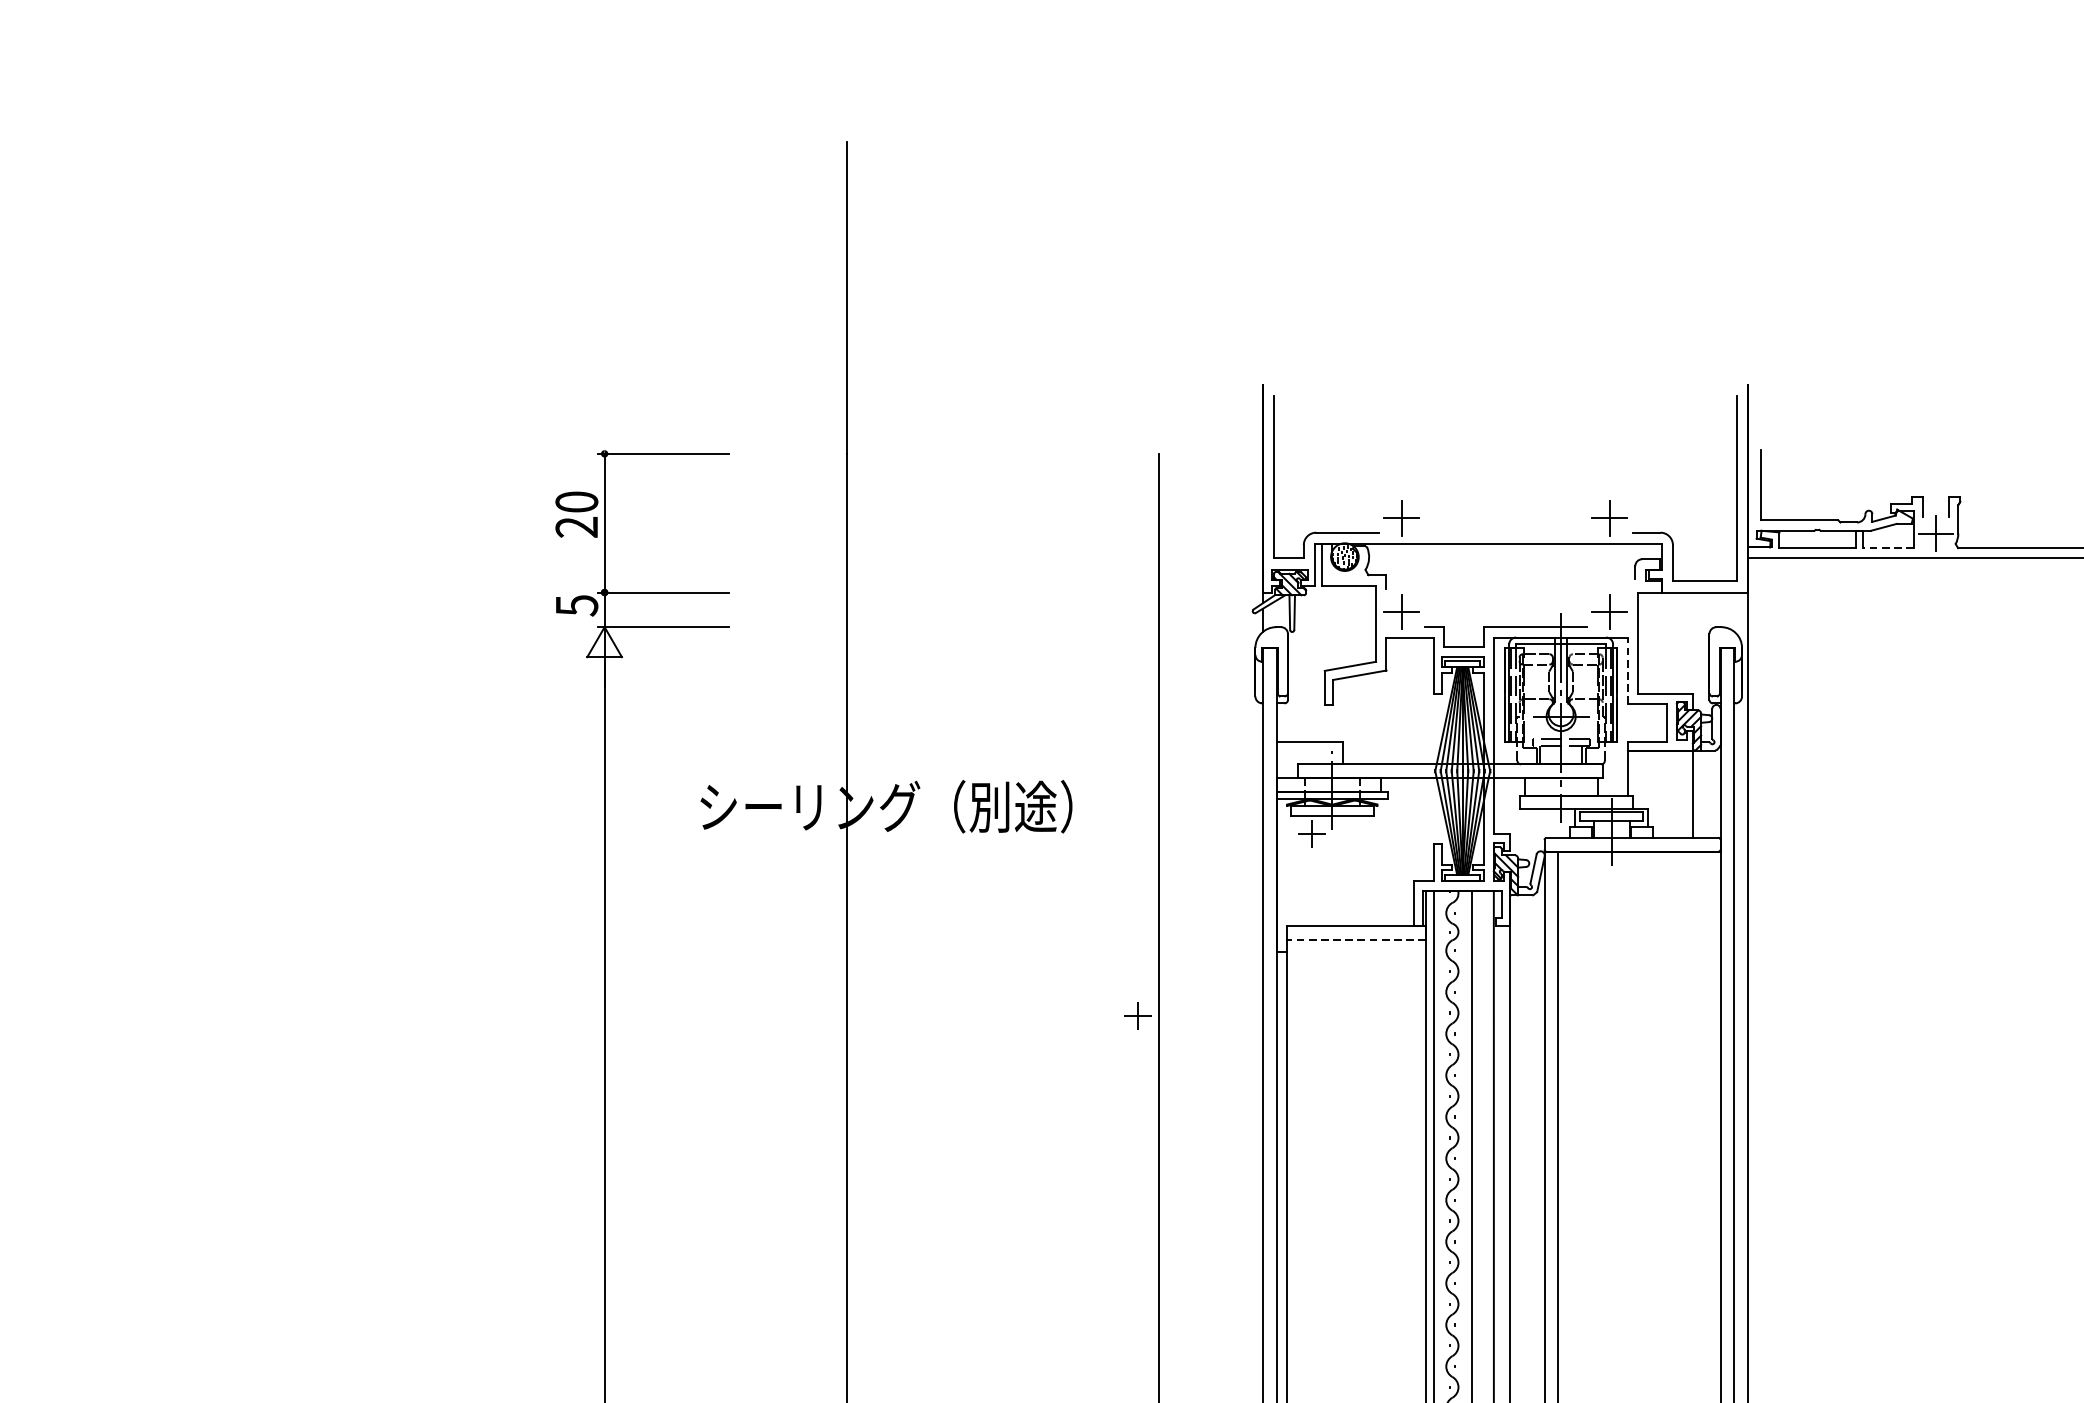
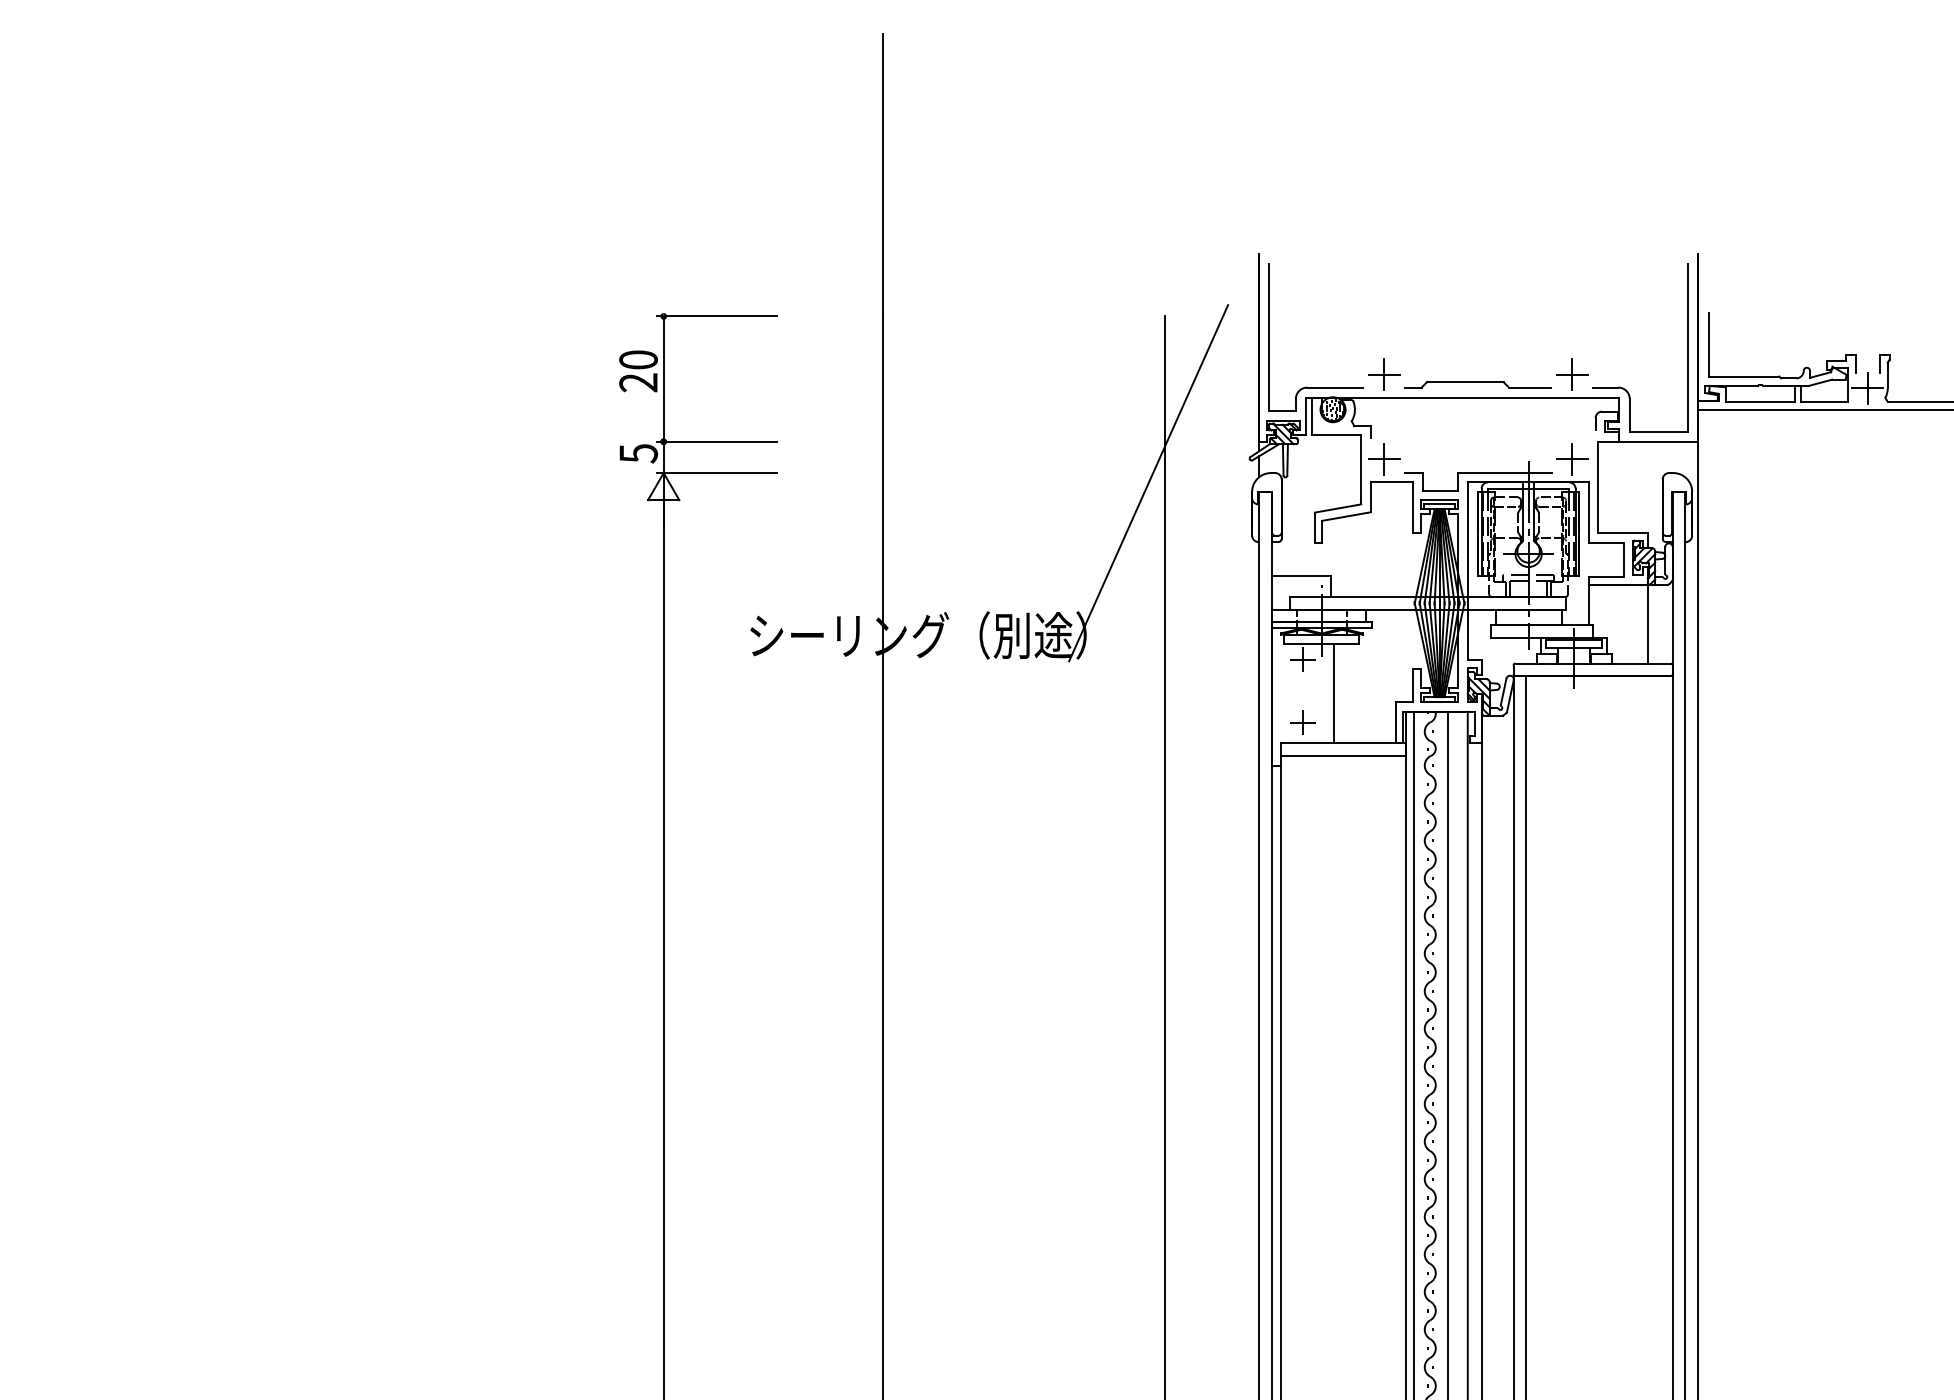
part: (1504, 529) -> (1477, 384), added
line: (1887, 548) -> (1823, 401), dashed -> solid
line: (1140, 638) -> (1148, 483), added
line: (1627, 670) -> (1588, 512), dashed -> solid
line: (1346, 870) -> (1334, 693), added
line: (1356, 939) -> (1343, 755), dashed -> solid
part: (1137, 1015) -> (1302, 722), moved

